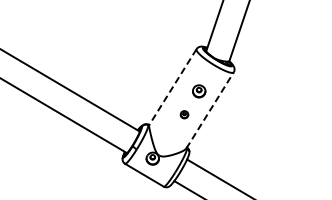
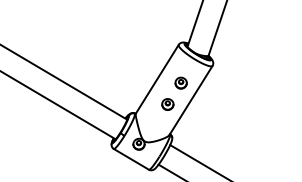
line: (172, 87) -> (156, 79), dashed -> solid
line: (210, 110) -> (191, 100), dashed -> solid
part: (184, 114) -> (167, 104), size x1.67

